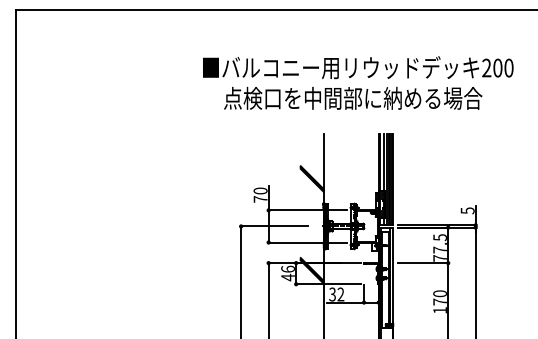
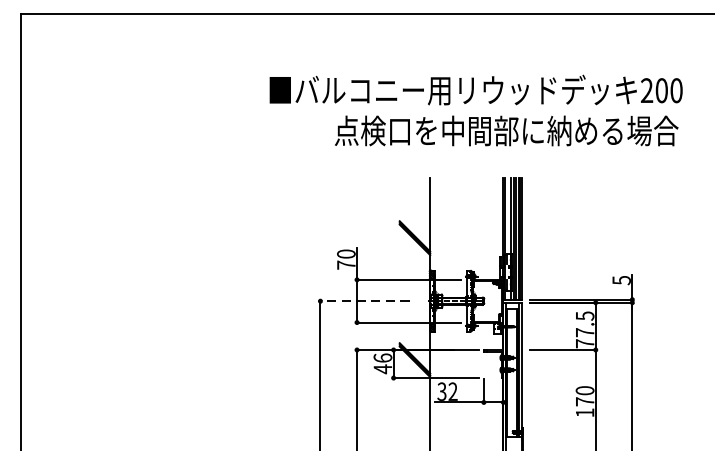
text: (353, 97) -> (507, 129), moved
line: (274, 226) -> (364, 301), solid -> dashed

